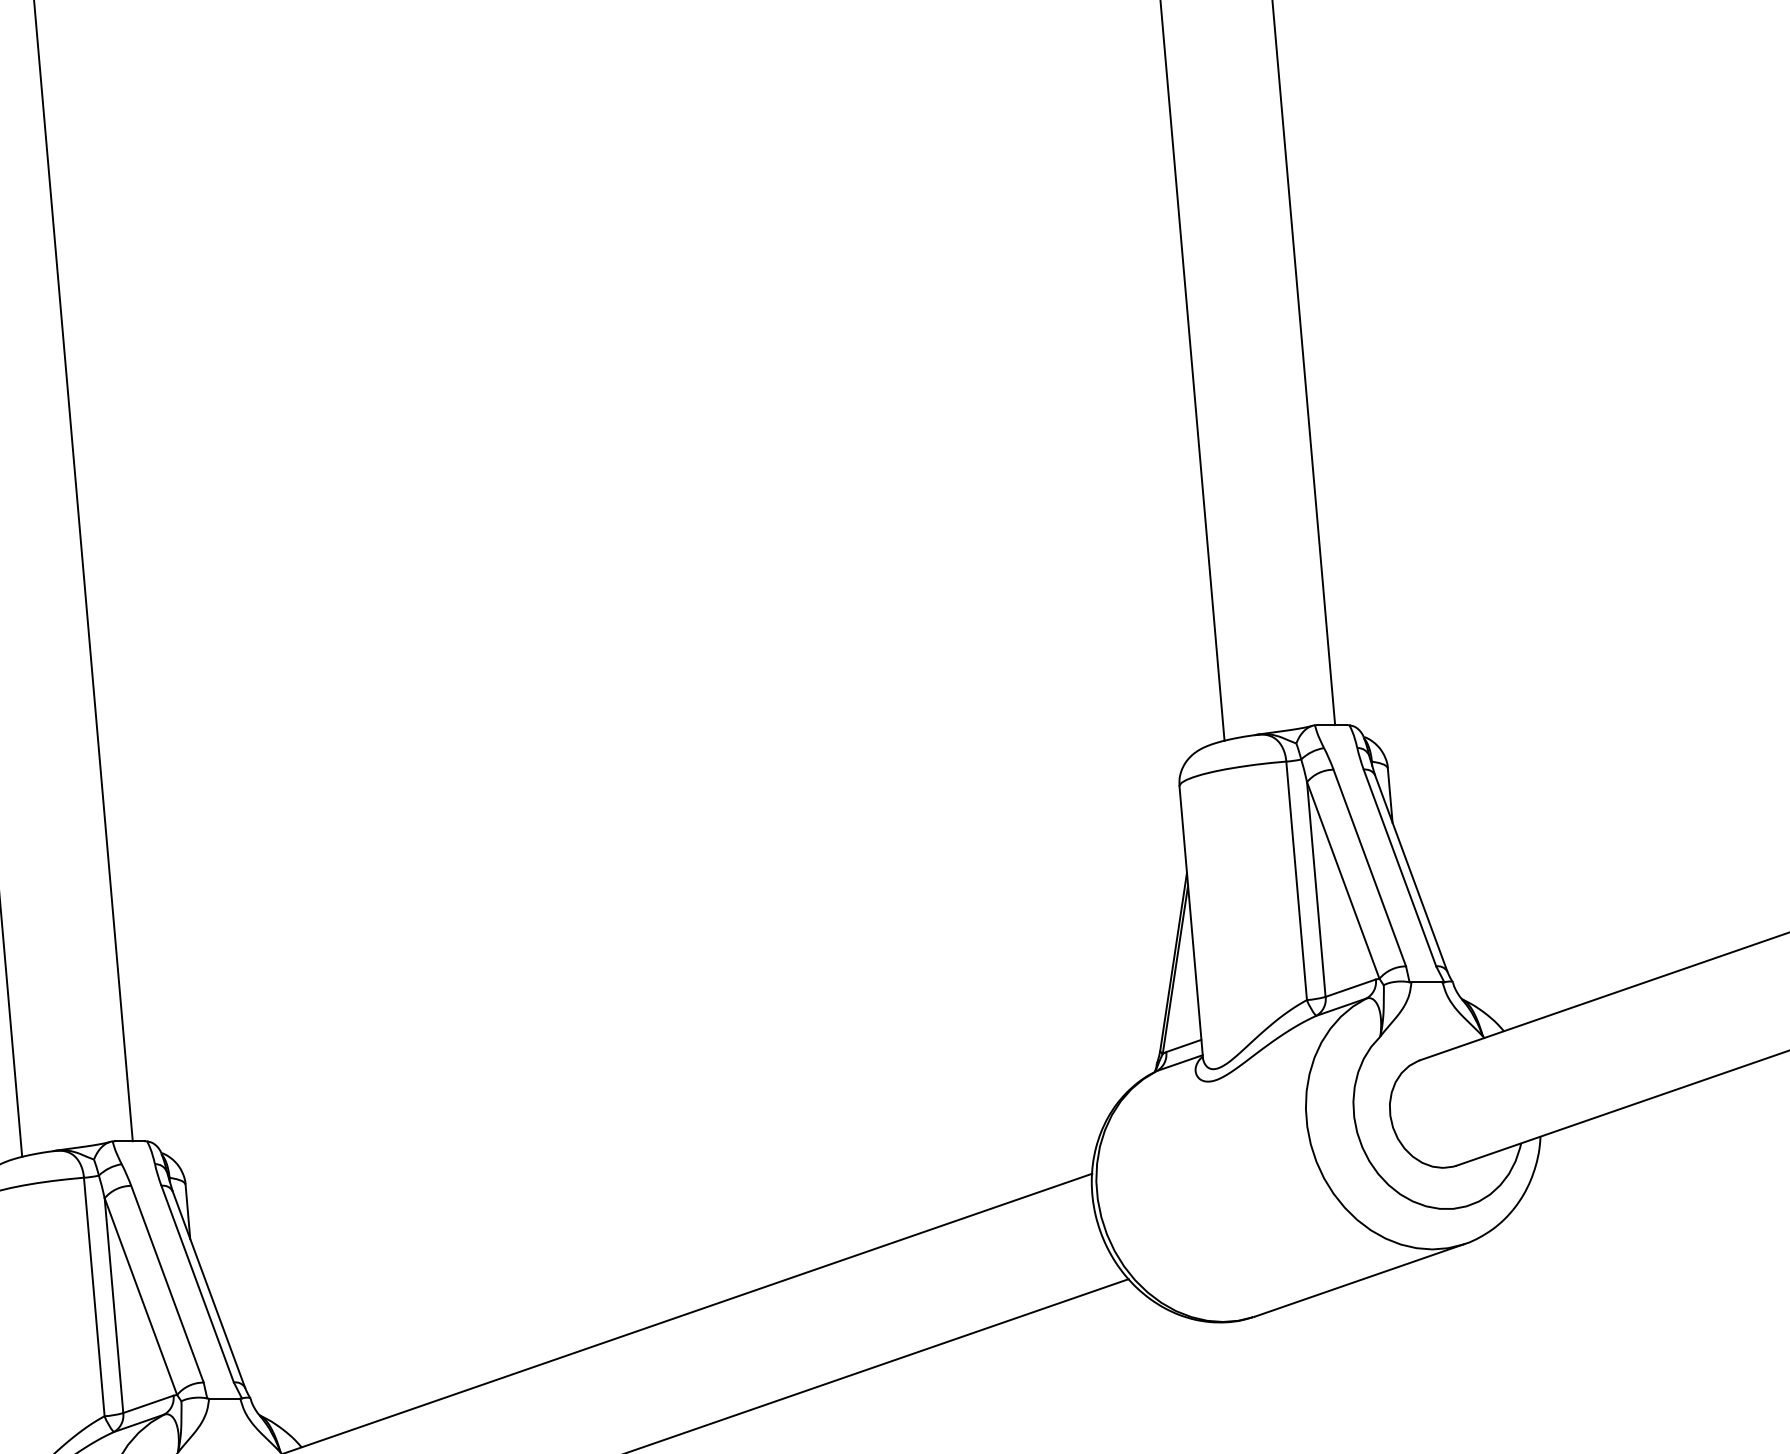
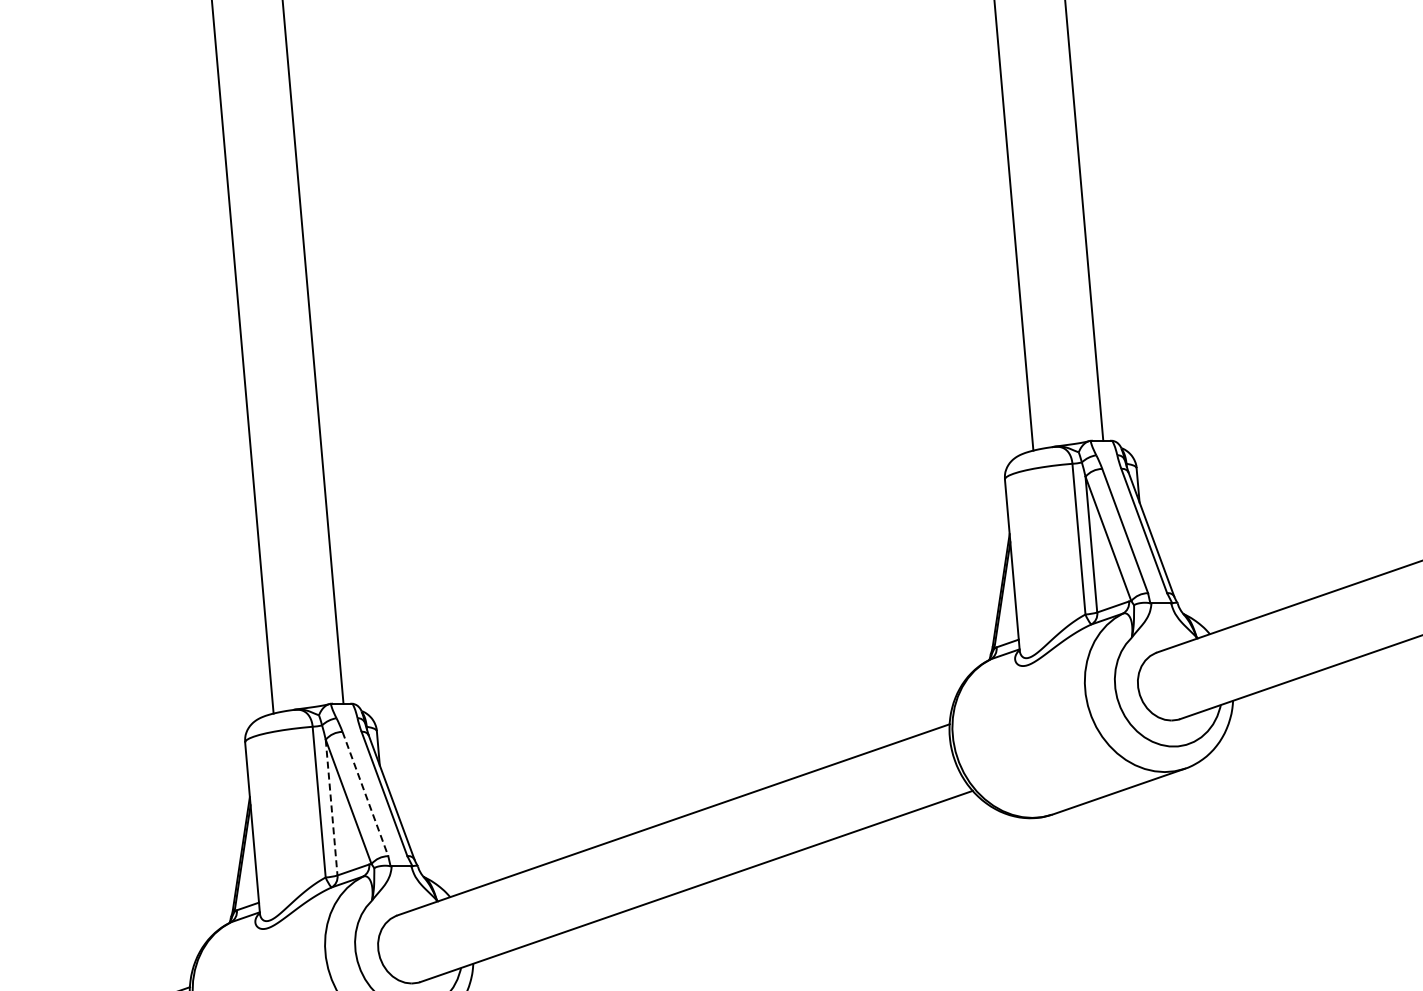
line: (167, 1284) -> (365, 794), solid -> dashed
line: (113, 1307) -> (331, 808), solid -> dashed

